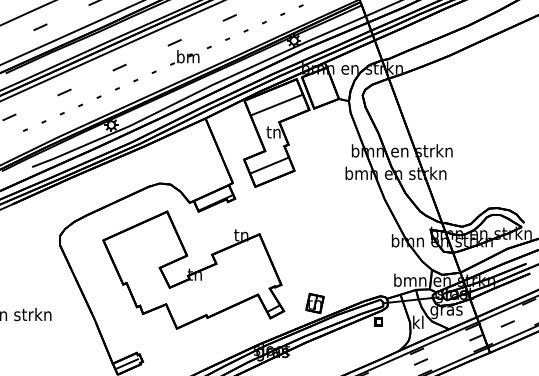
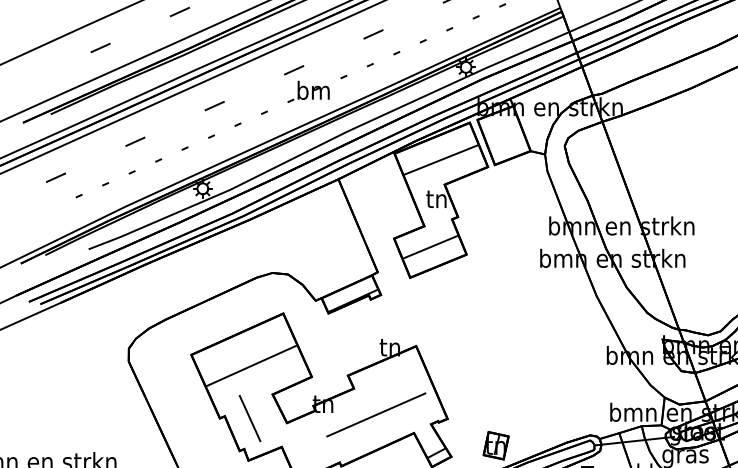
line: (144, 247) -> (250, 365), added
line: (231, 282) -> (375, 415), added
line: (144, 284) -> (250, 418), added

